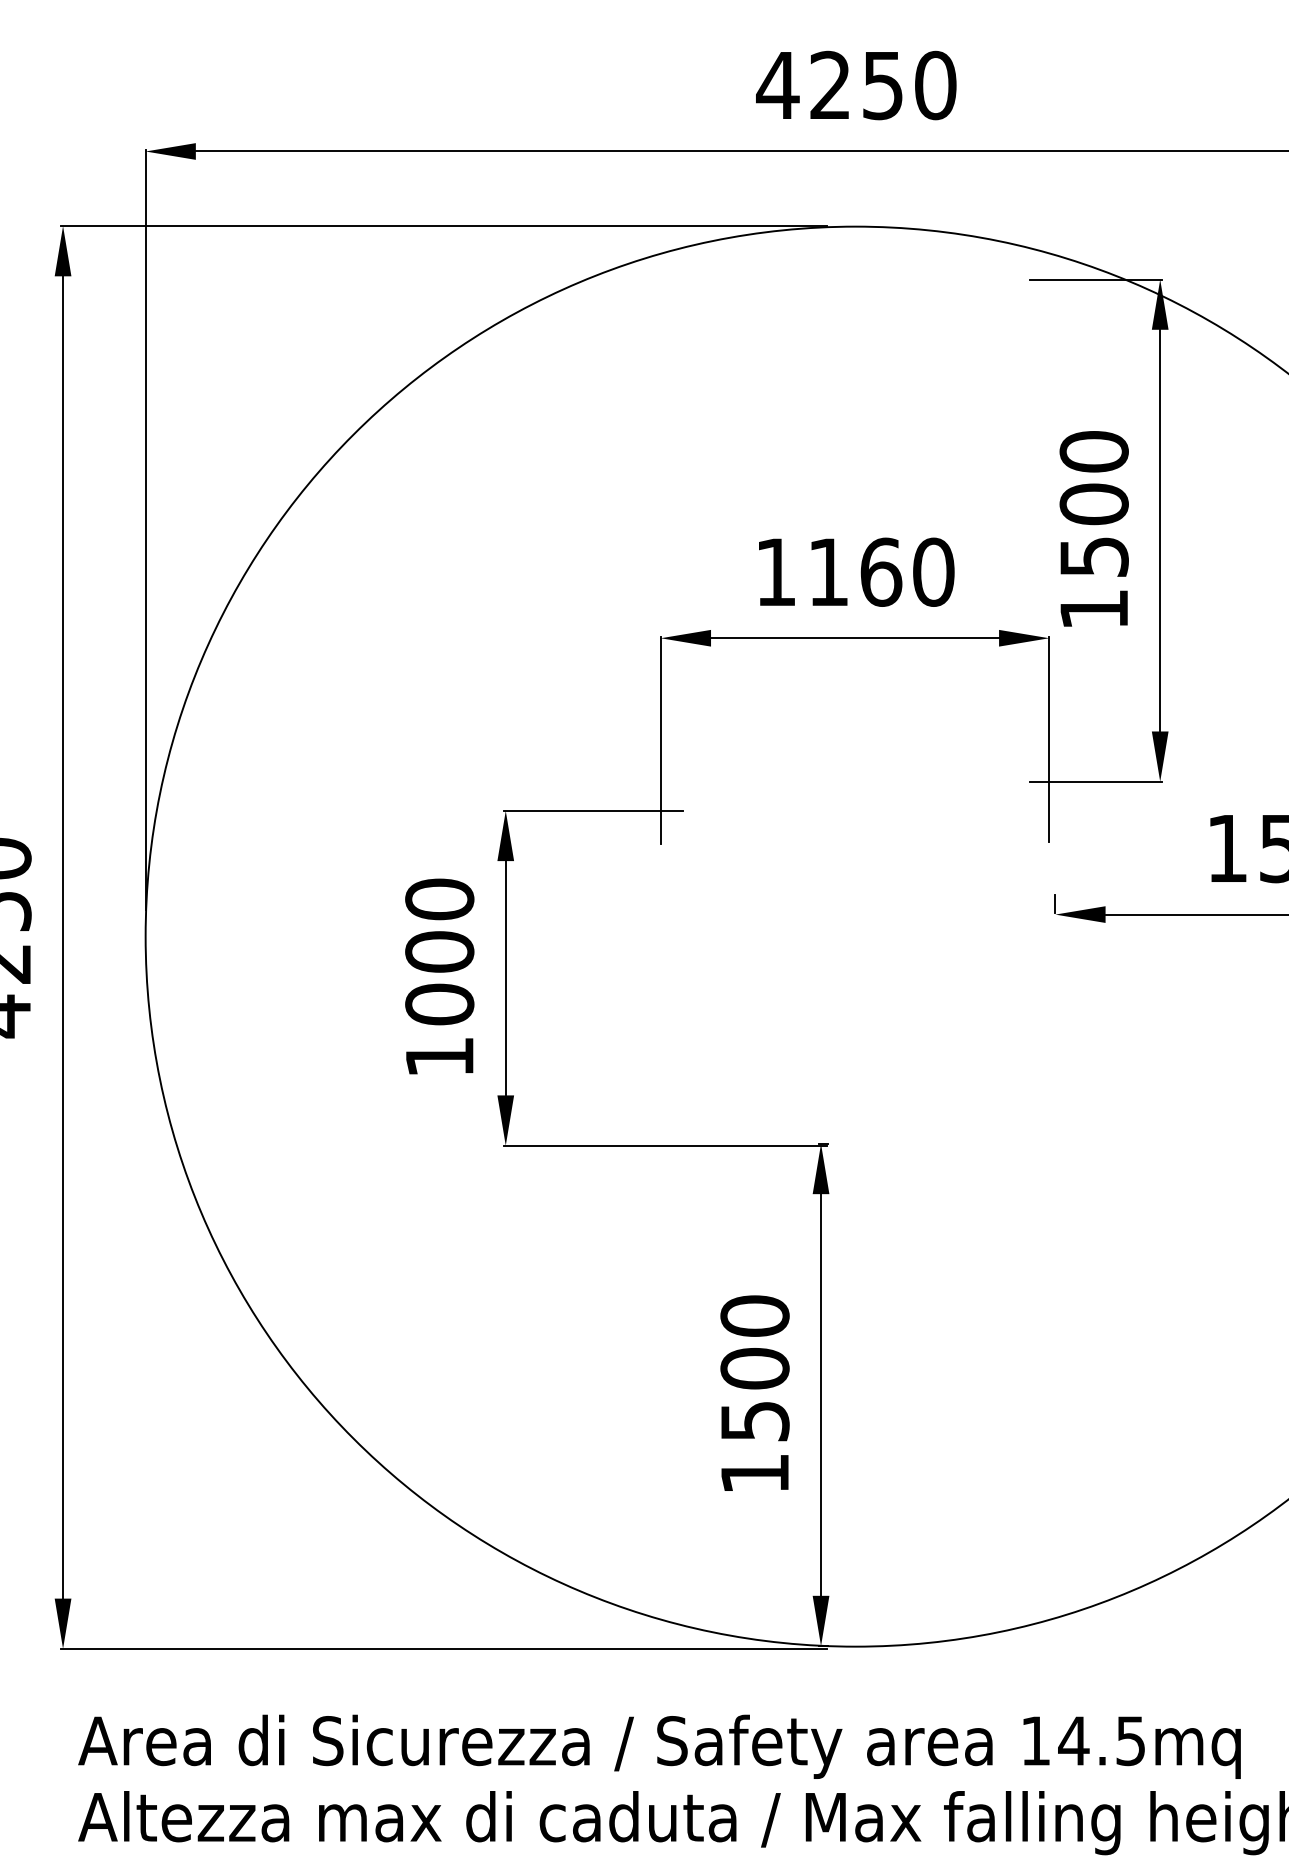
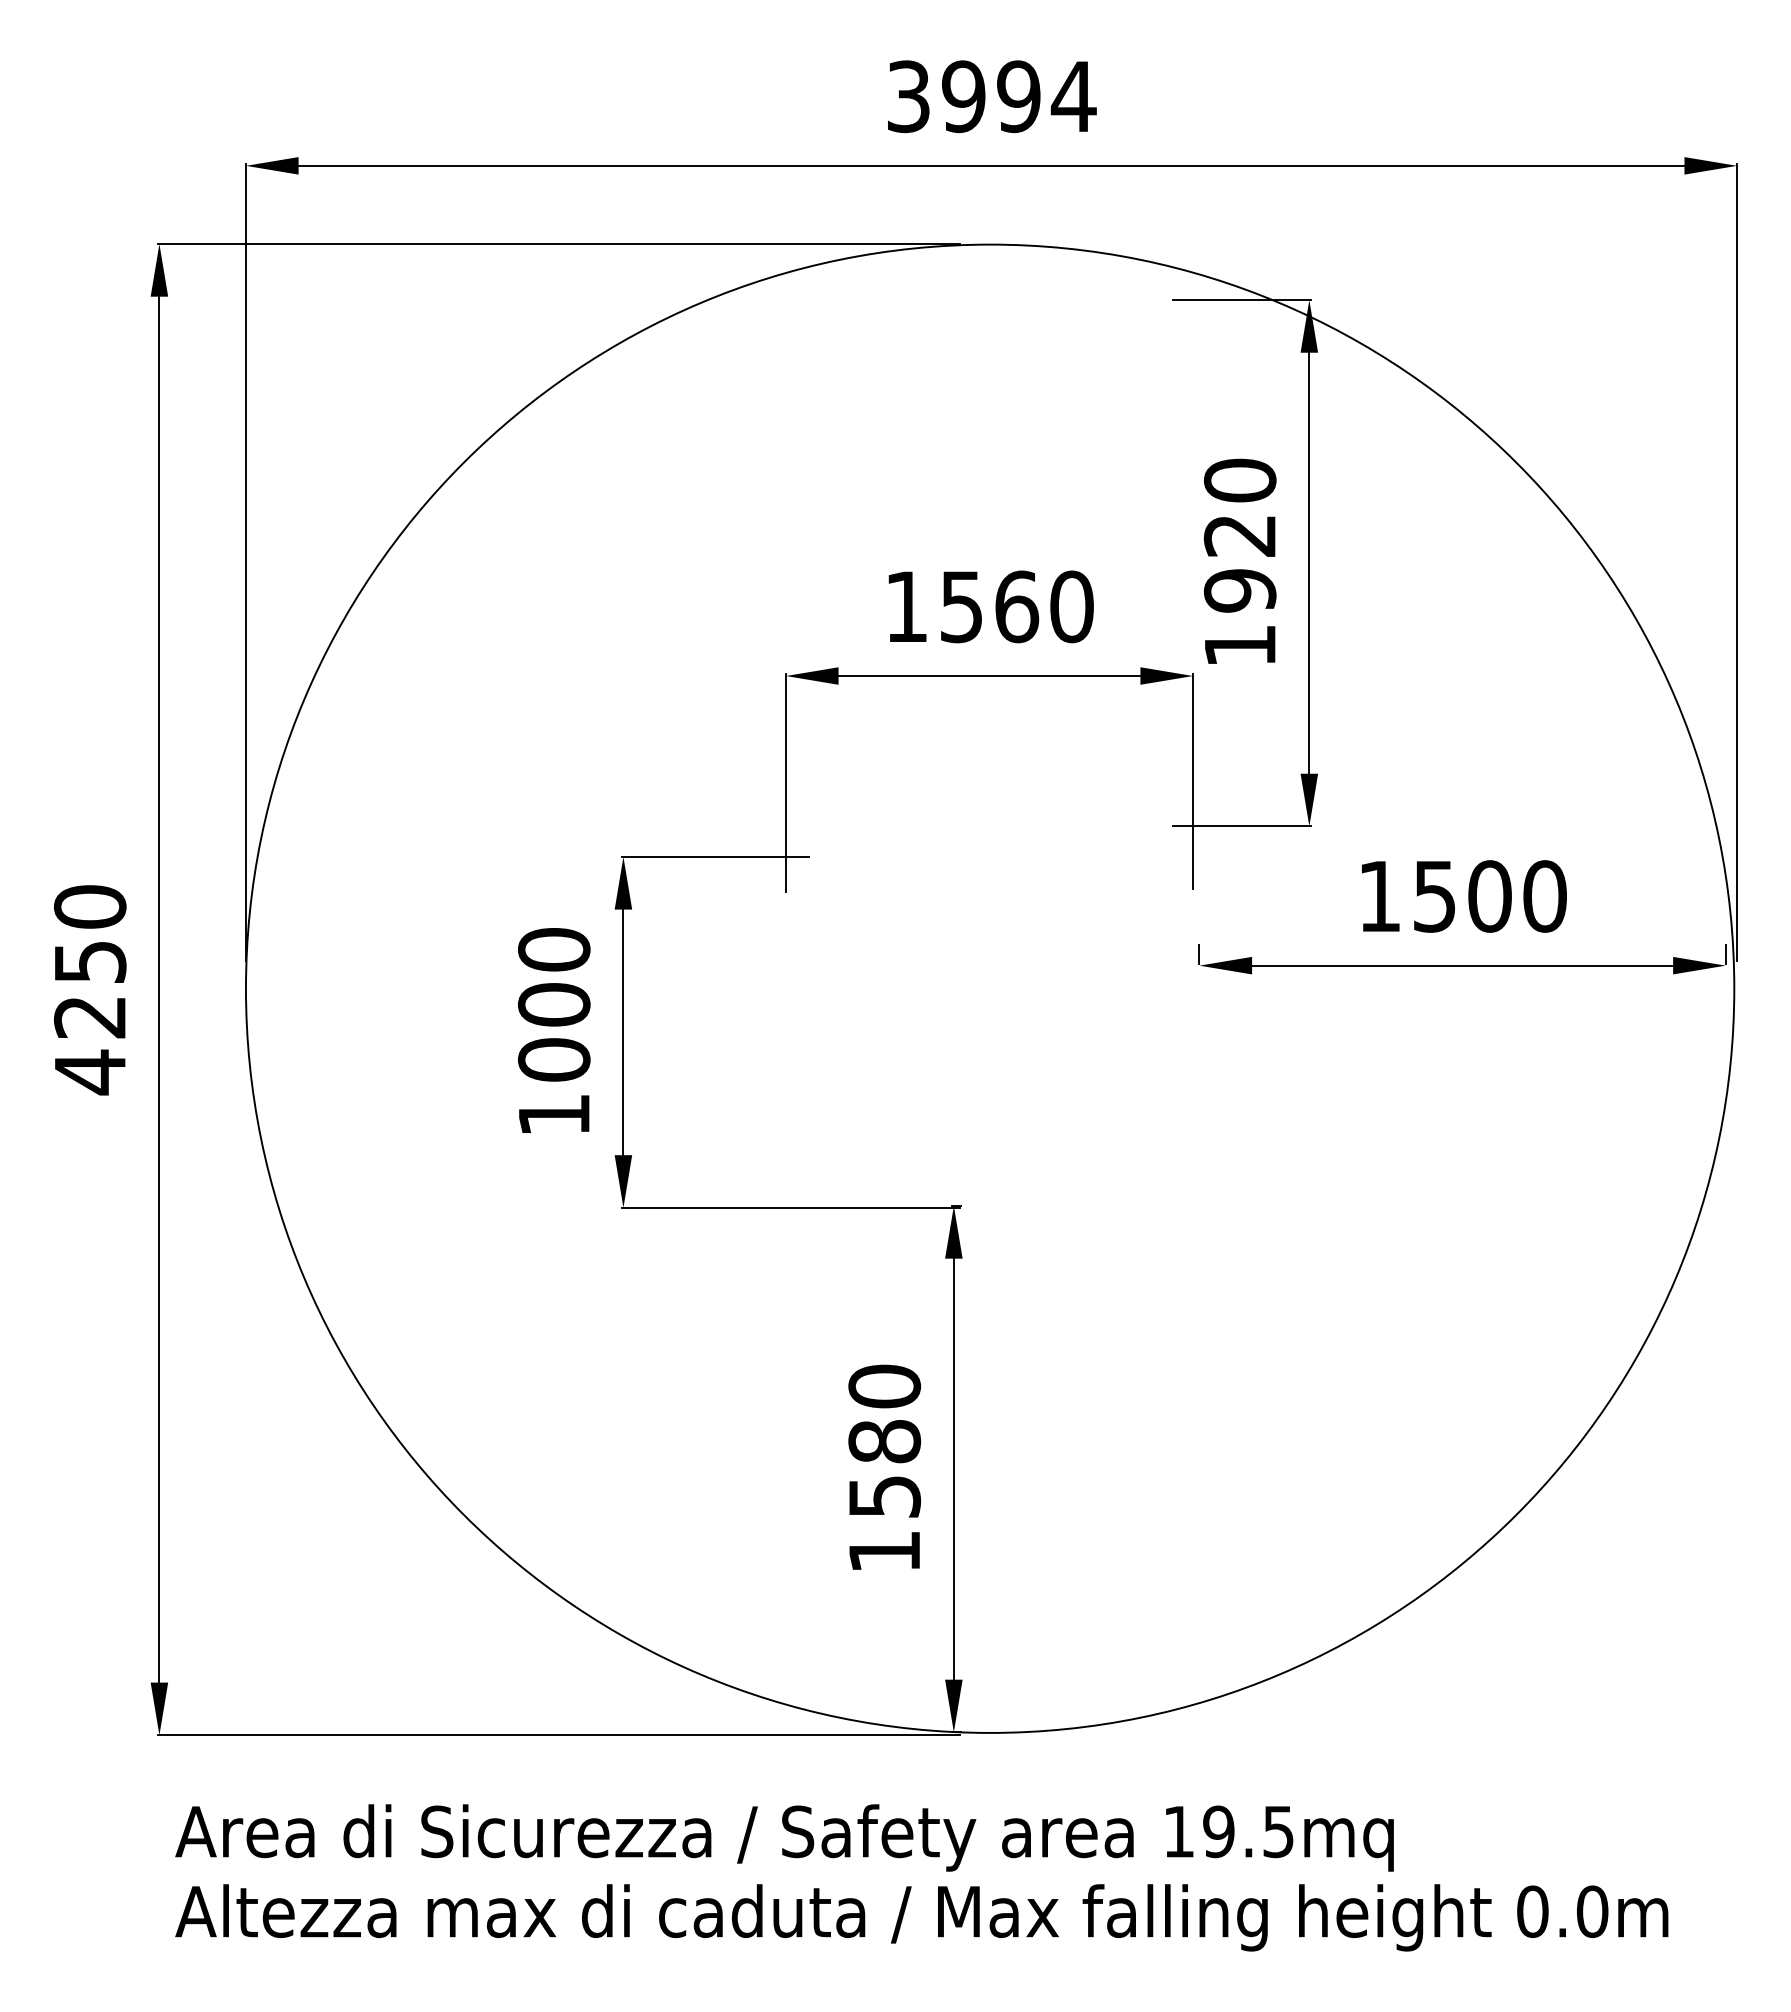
text: (855, 85) -> (990, 96), 4250 -> 3994
text: (1093, 529) -> (1239, 562), 1500 -> 1920
text: (828, 572) -> (961, 607), 1160 -> 1560
text: (754, 1368) -> (884, 1441), 1500 -> 1580
text: (1073, 1740) -> (1218, 1831), 14.5mq -> 19.5mq

